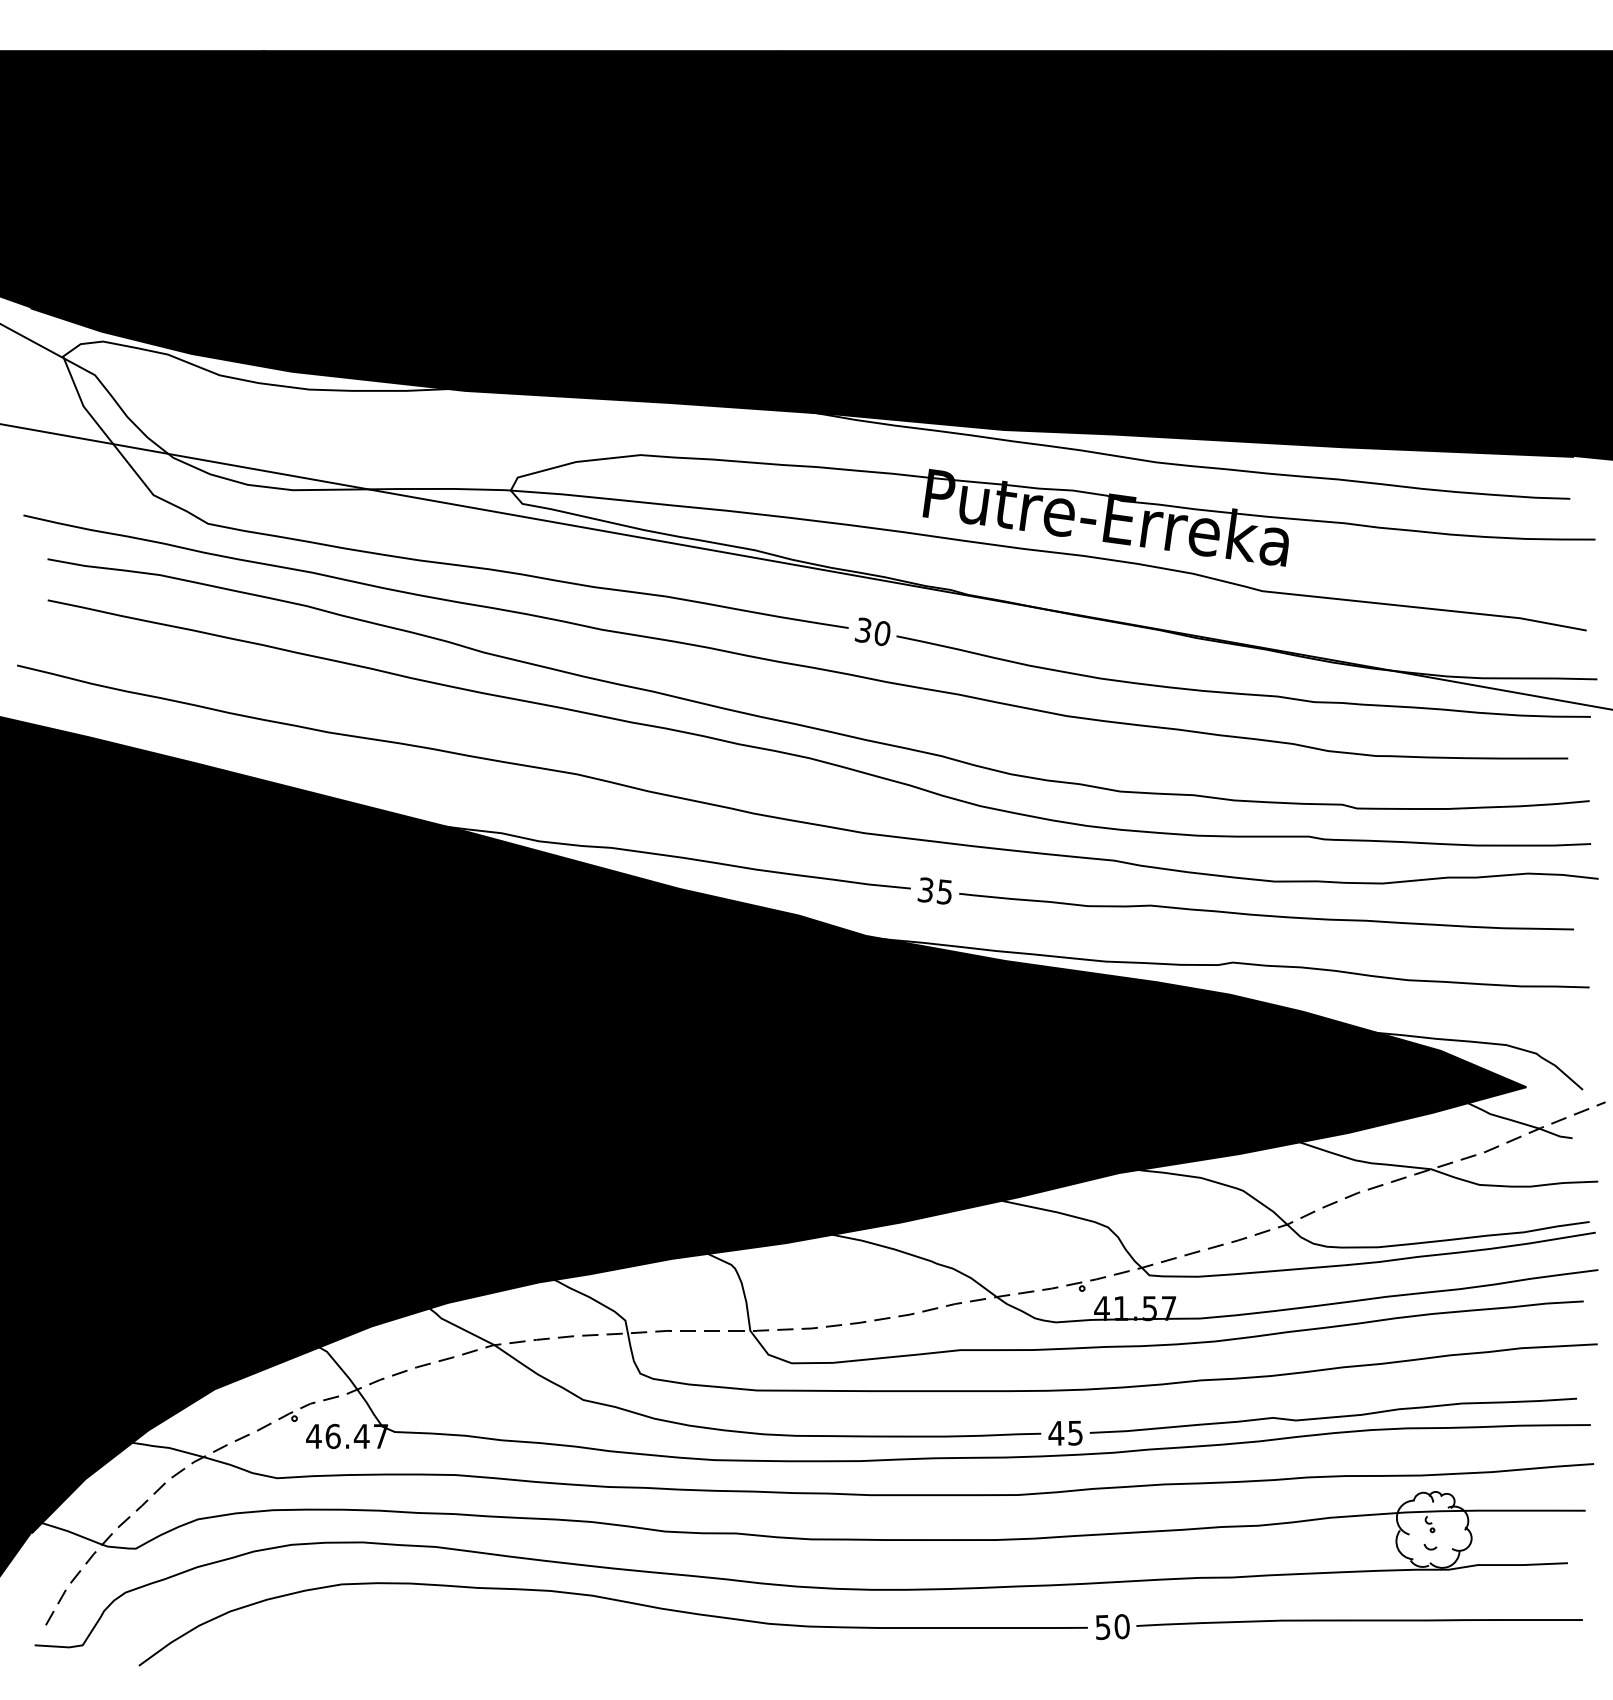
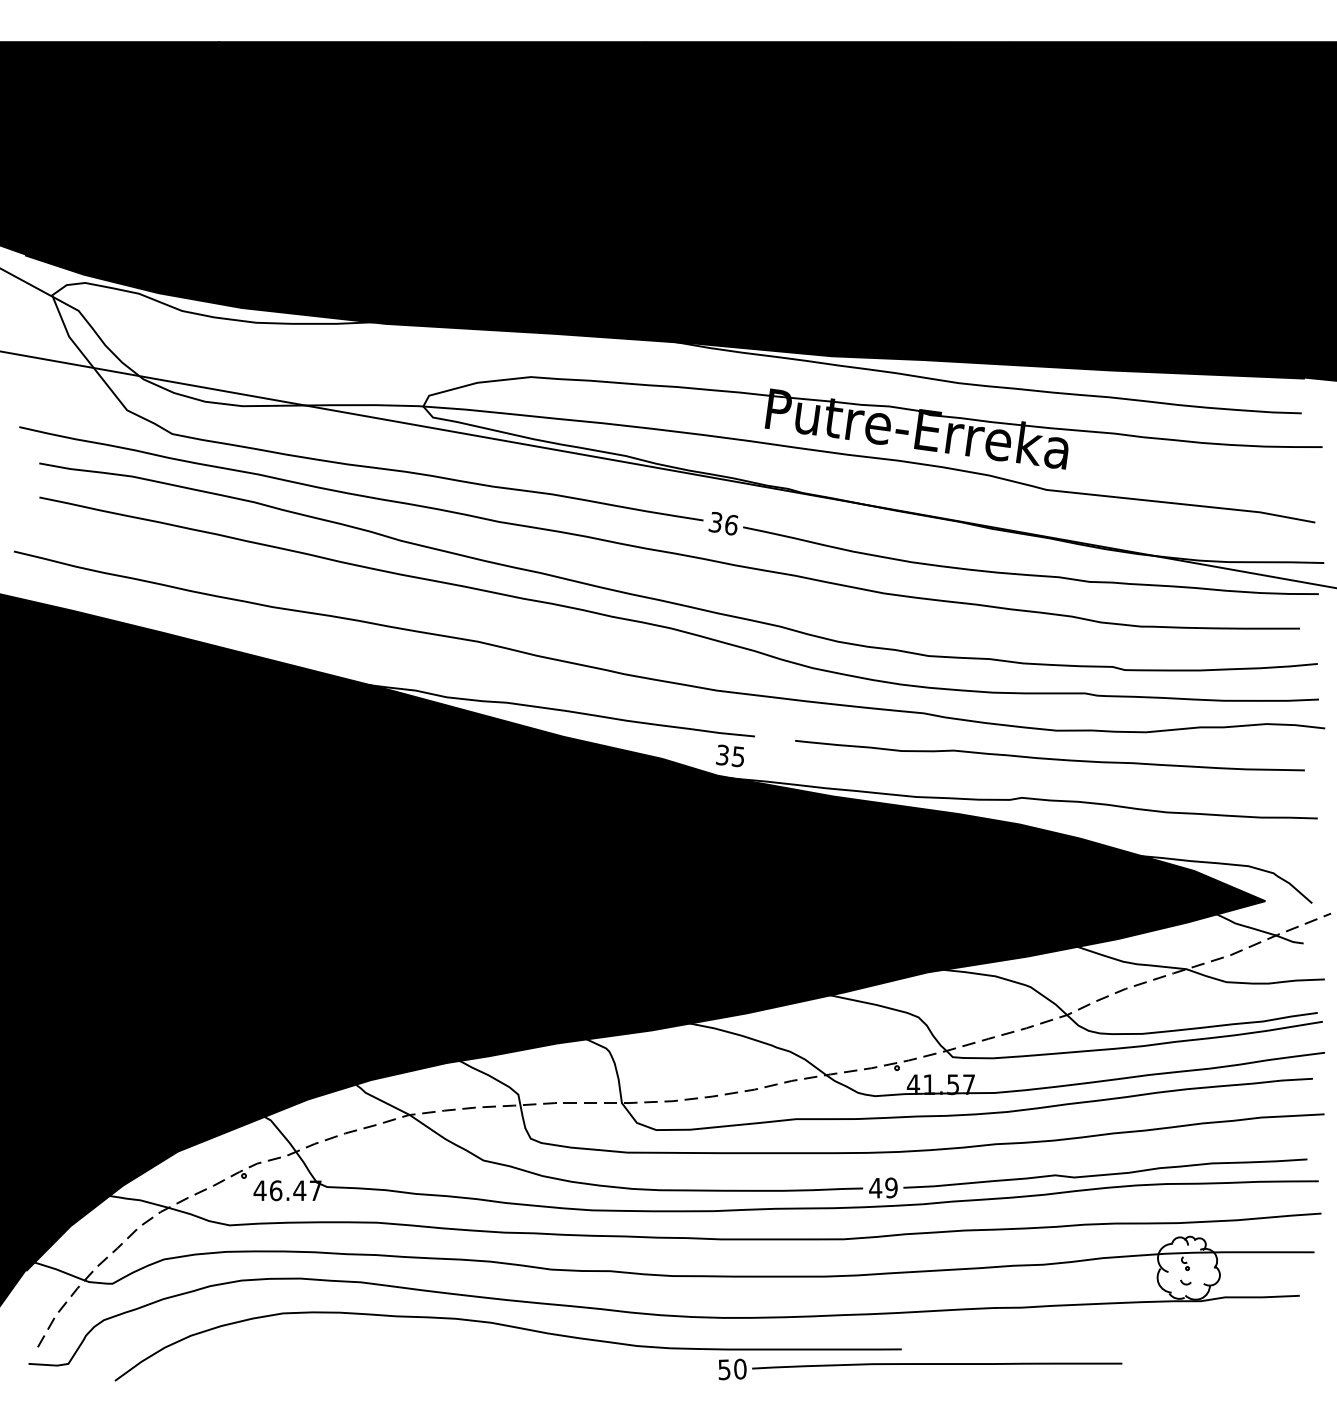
text: (882, 633) -> (731, 524), 30 -> 36
text: (934, 890) -> (729, 755), moved
text: (1074, 1432) -> (890, 1187), 45 -> 49
part: (1339, 1627) -> (920, 1369), moved

